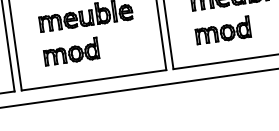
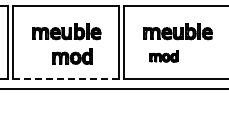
part: (222, 30) -> (163, 56), size x0.7
part: (71, 52) -> (72, 56), moved
line: (93, 81) -> (65, 79), solid -> dashed

